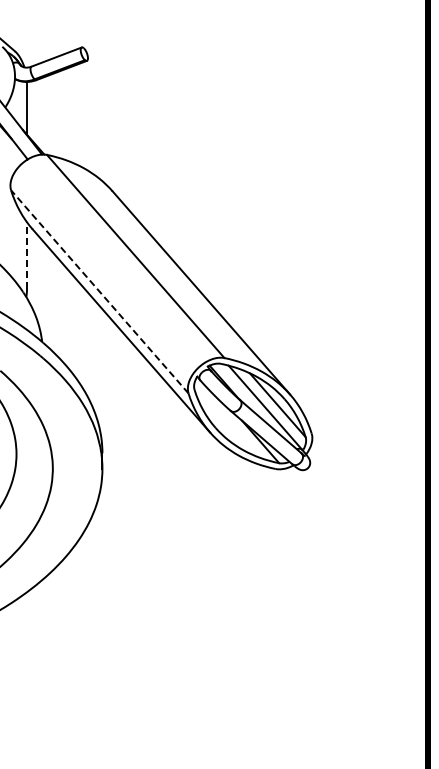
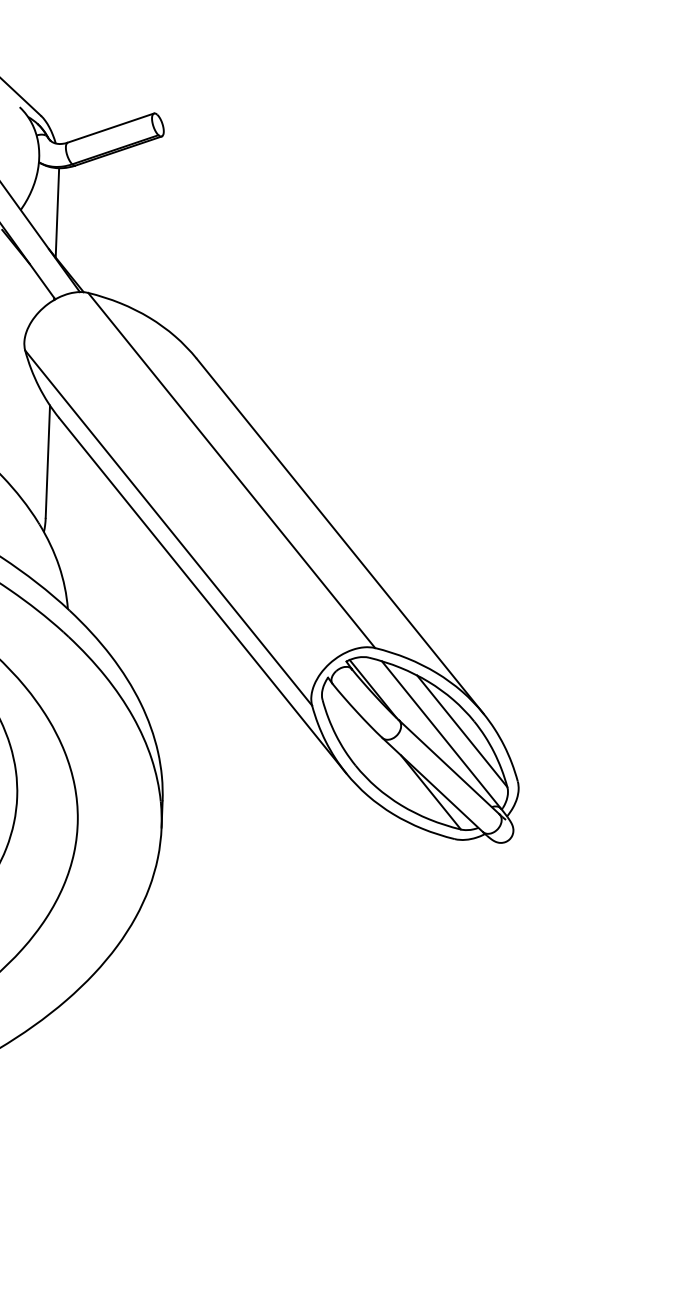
line: (27, 254) -> (48, 460), dashed -> solid
line: (99, 291) -> (168, 527), dashed -> solid

